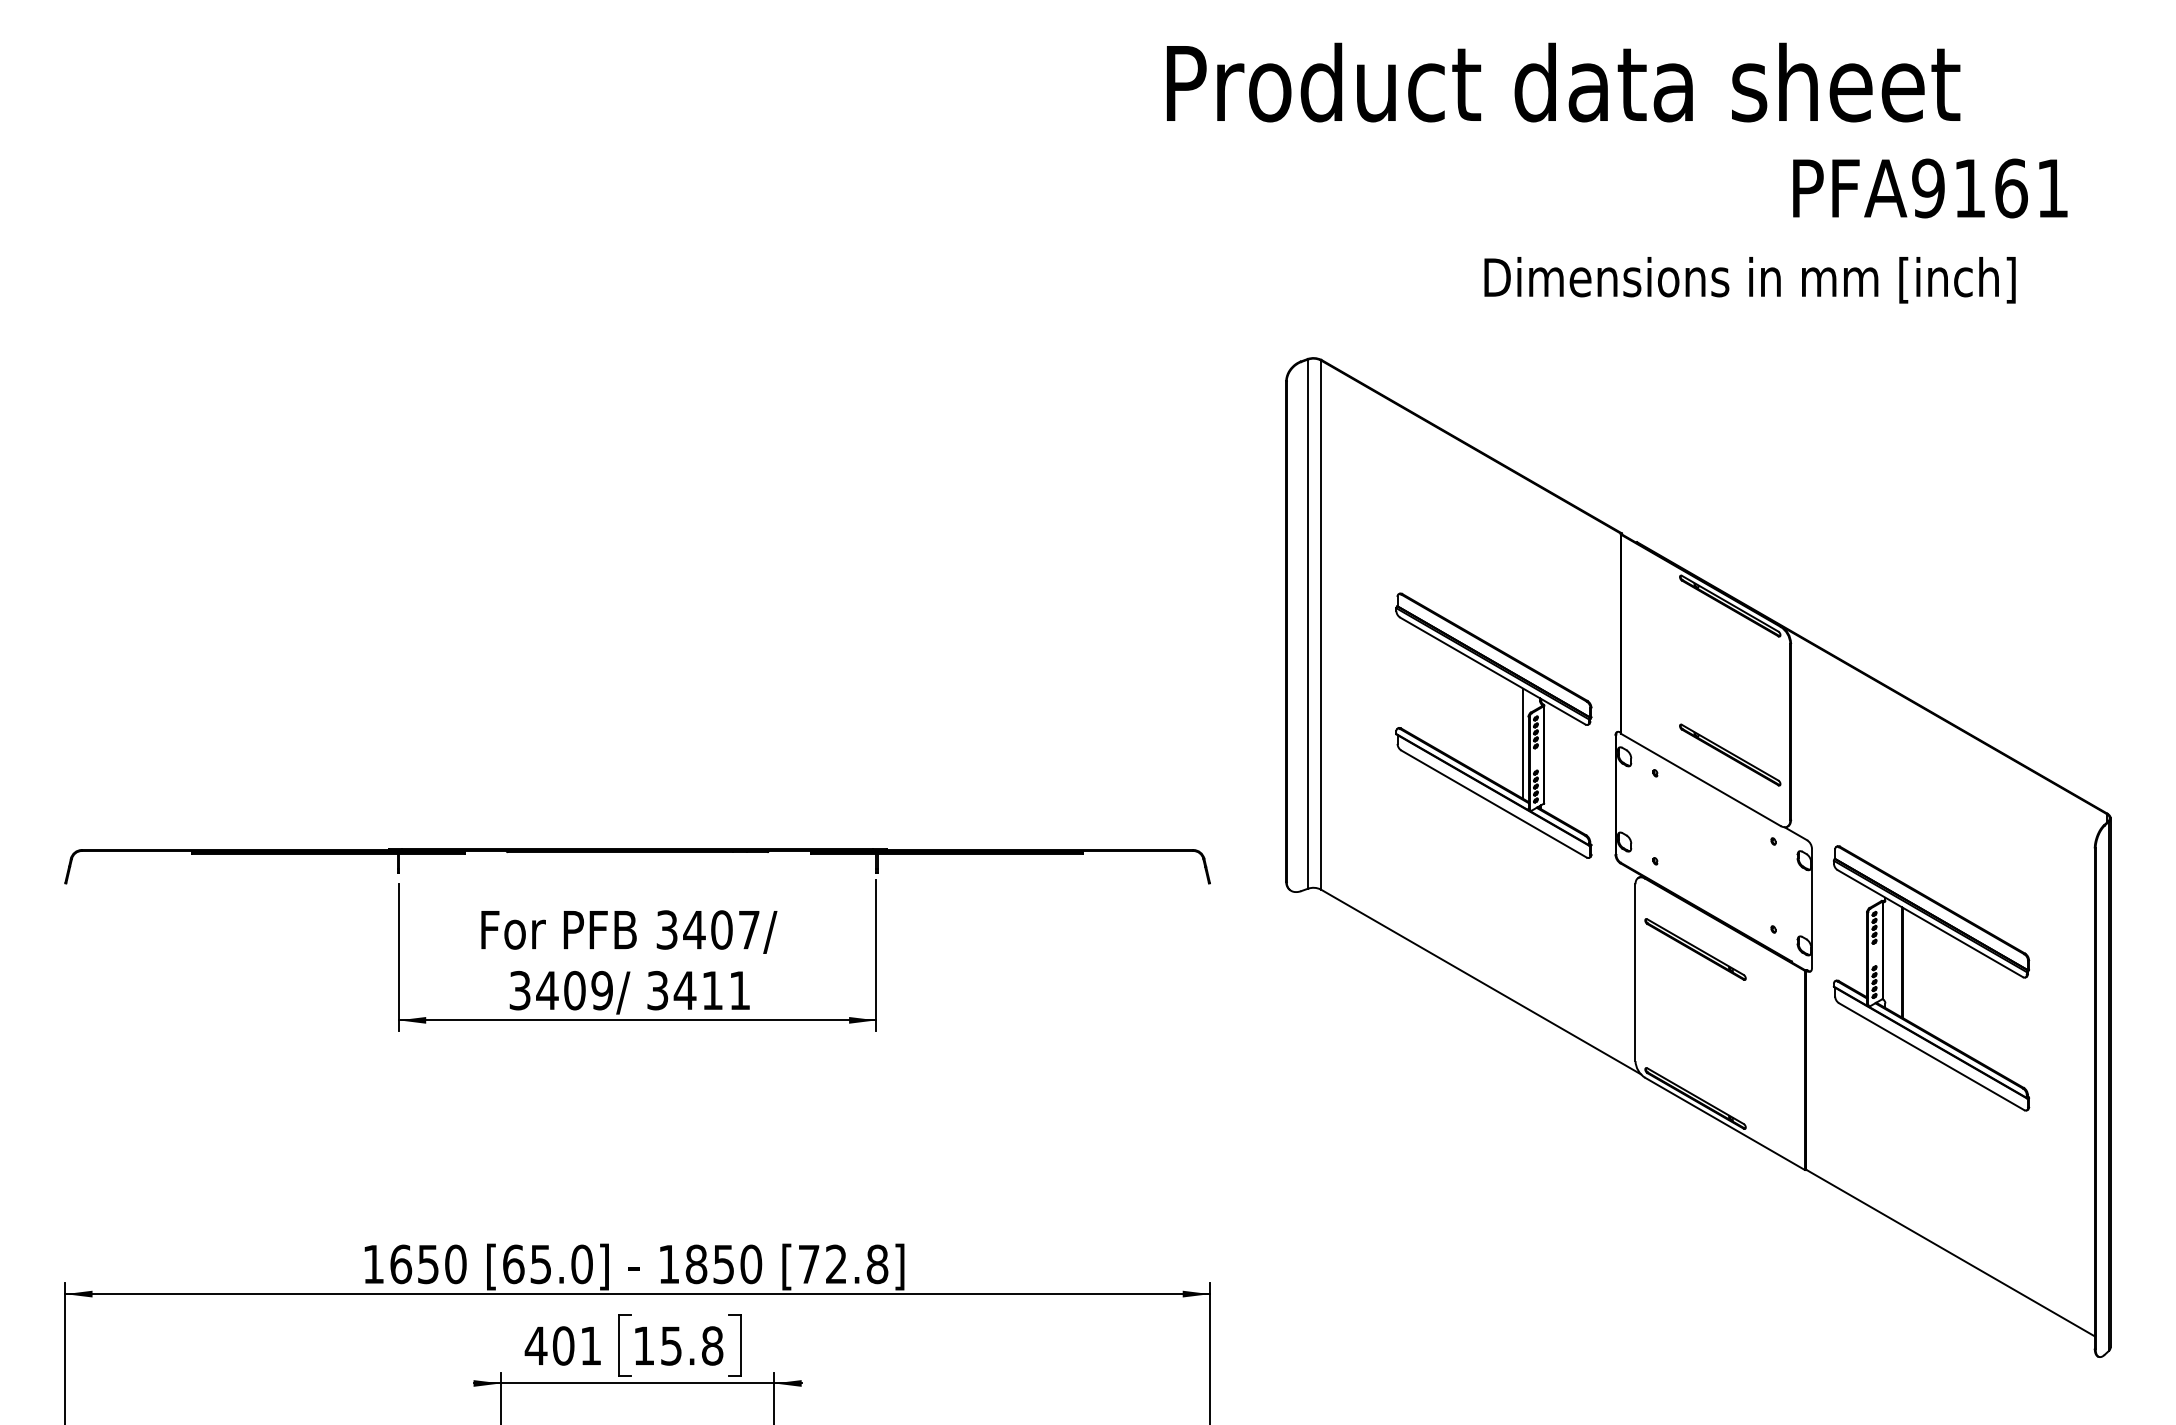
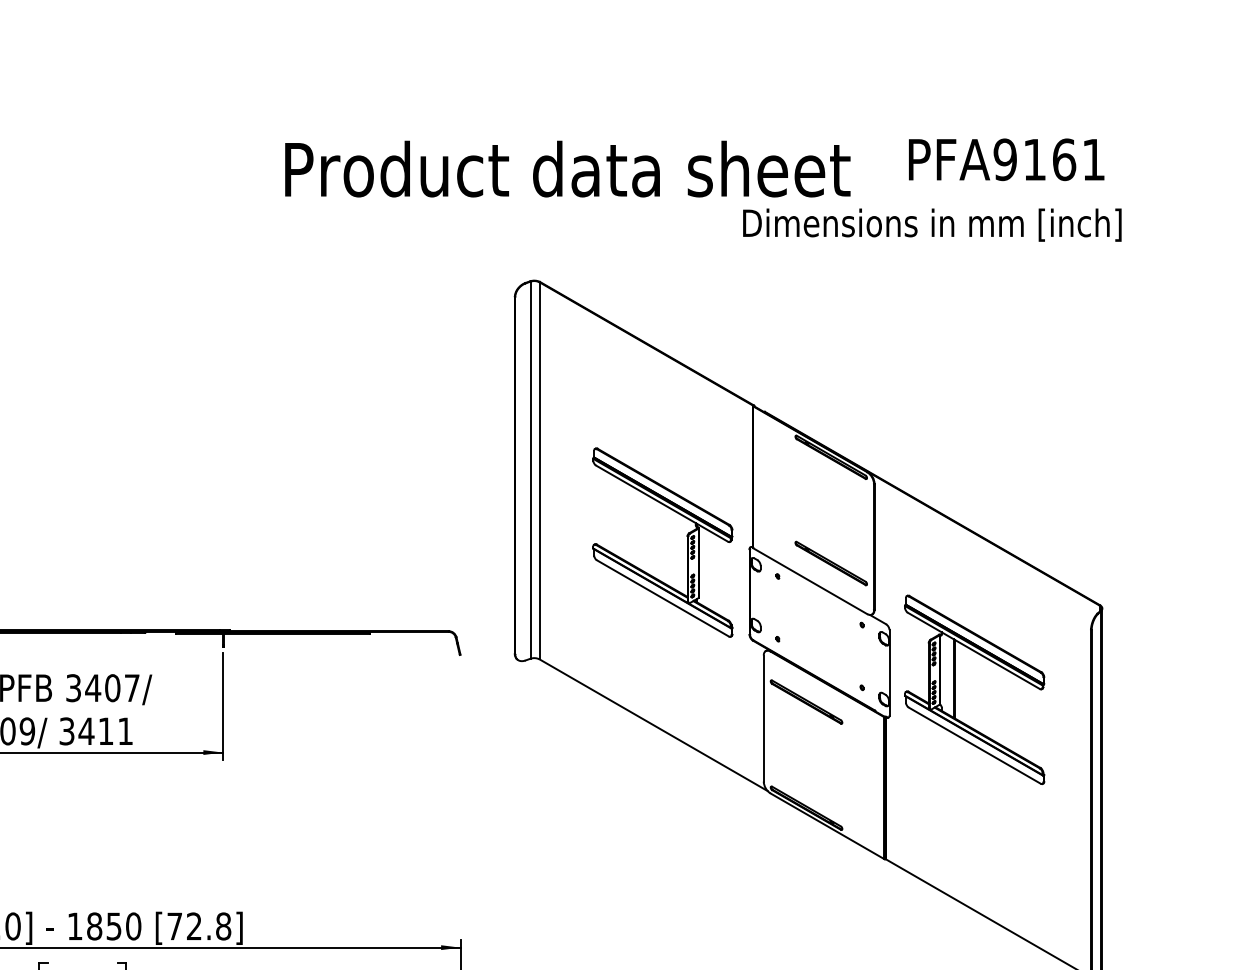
text: (1563, 82) -> (567, 169), moved
text: (1930, 188) -> (1006, 159), moved
text: (1749, 280) -> (931, 225), moved
line: (1523, 743) -> (683, 555), removed
part: (1903, 978) -> (954, 689), moved

